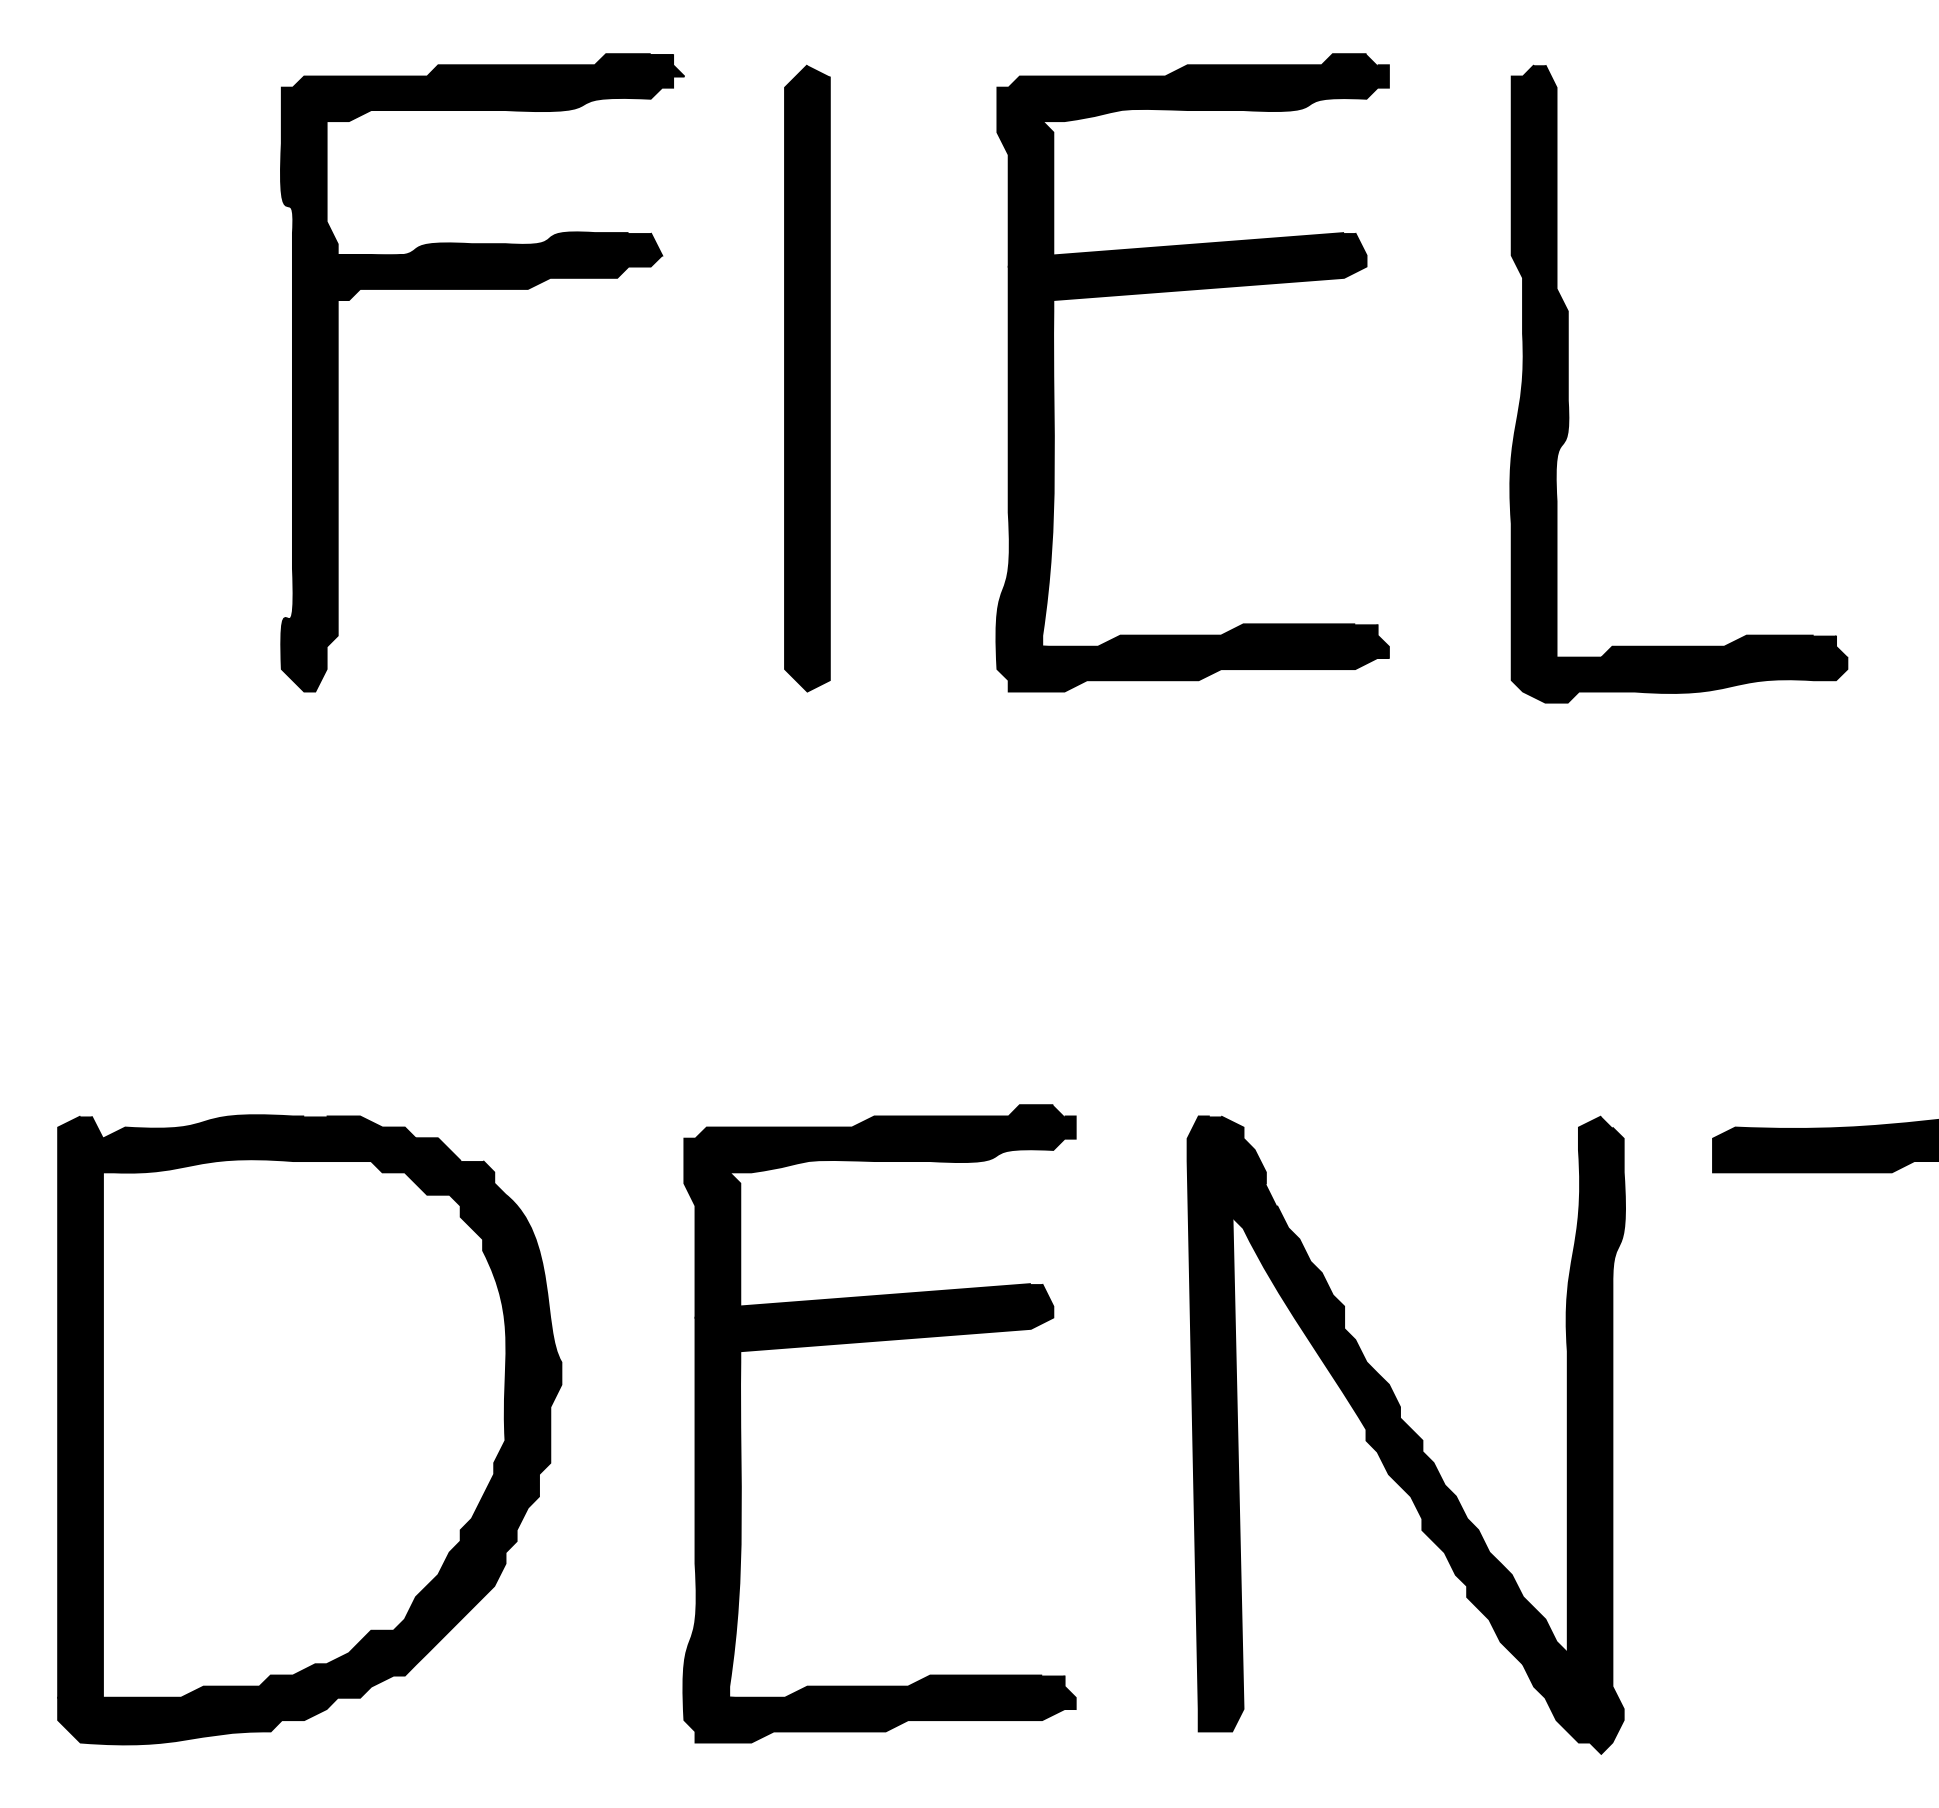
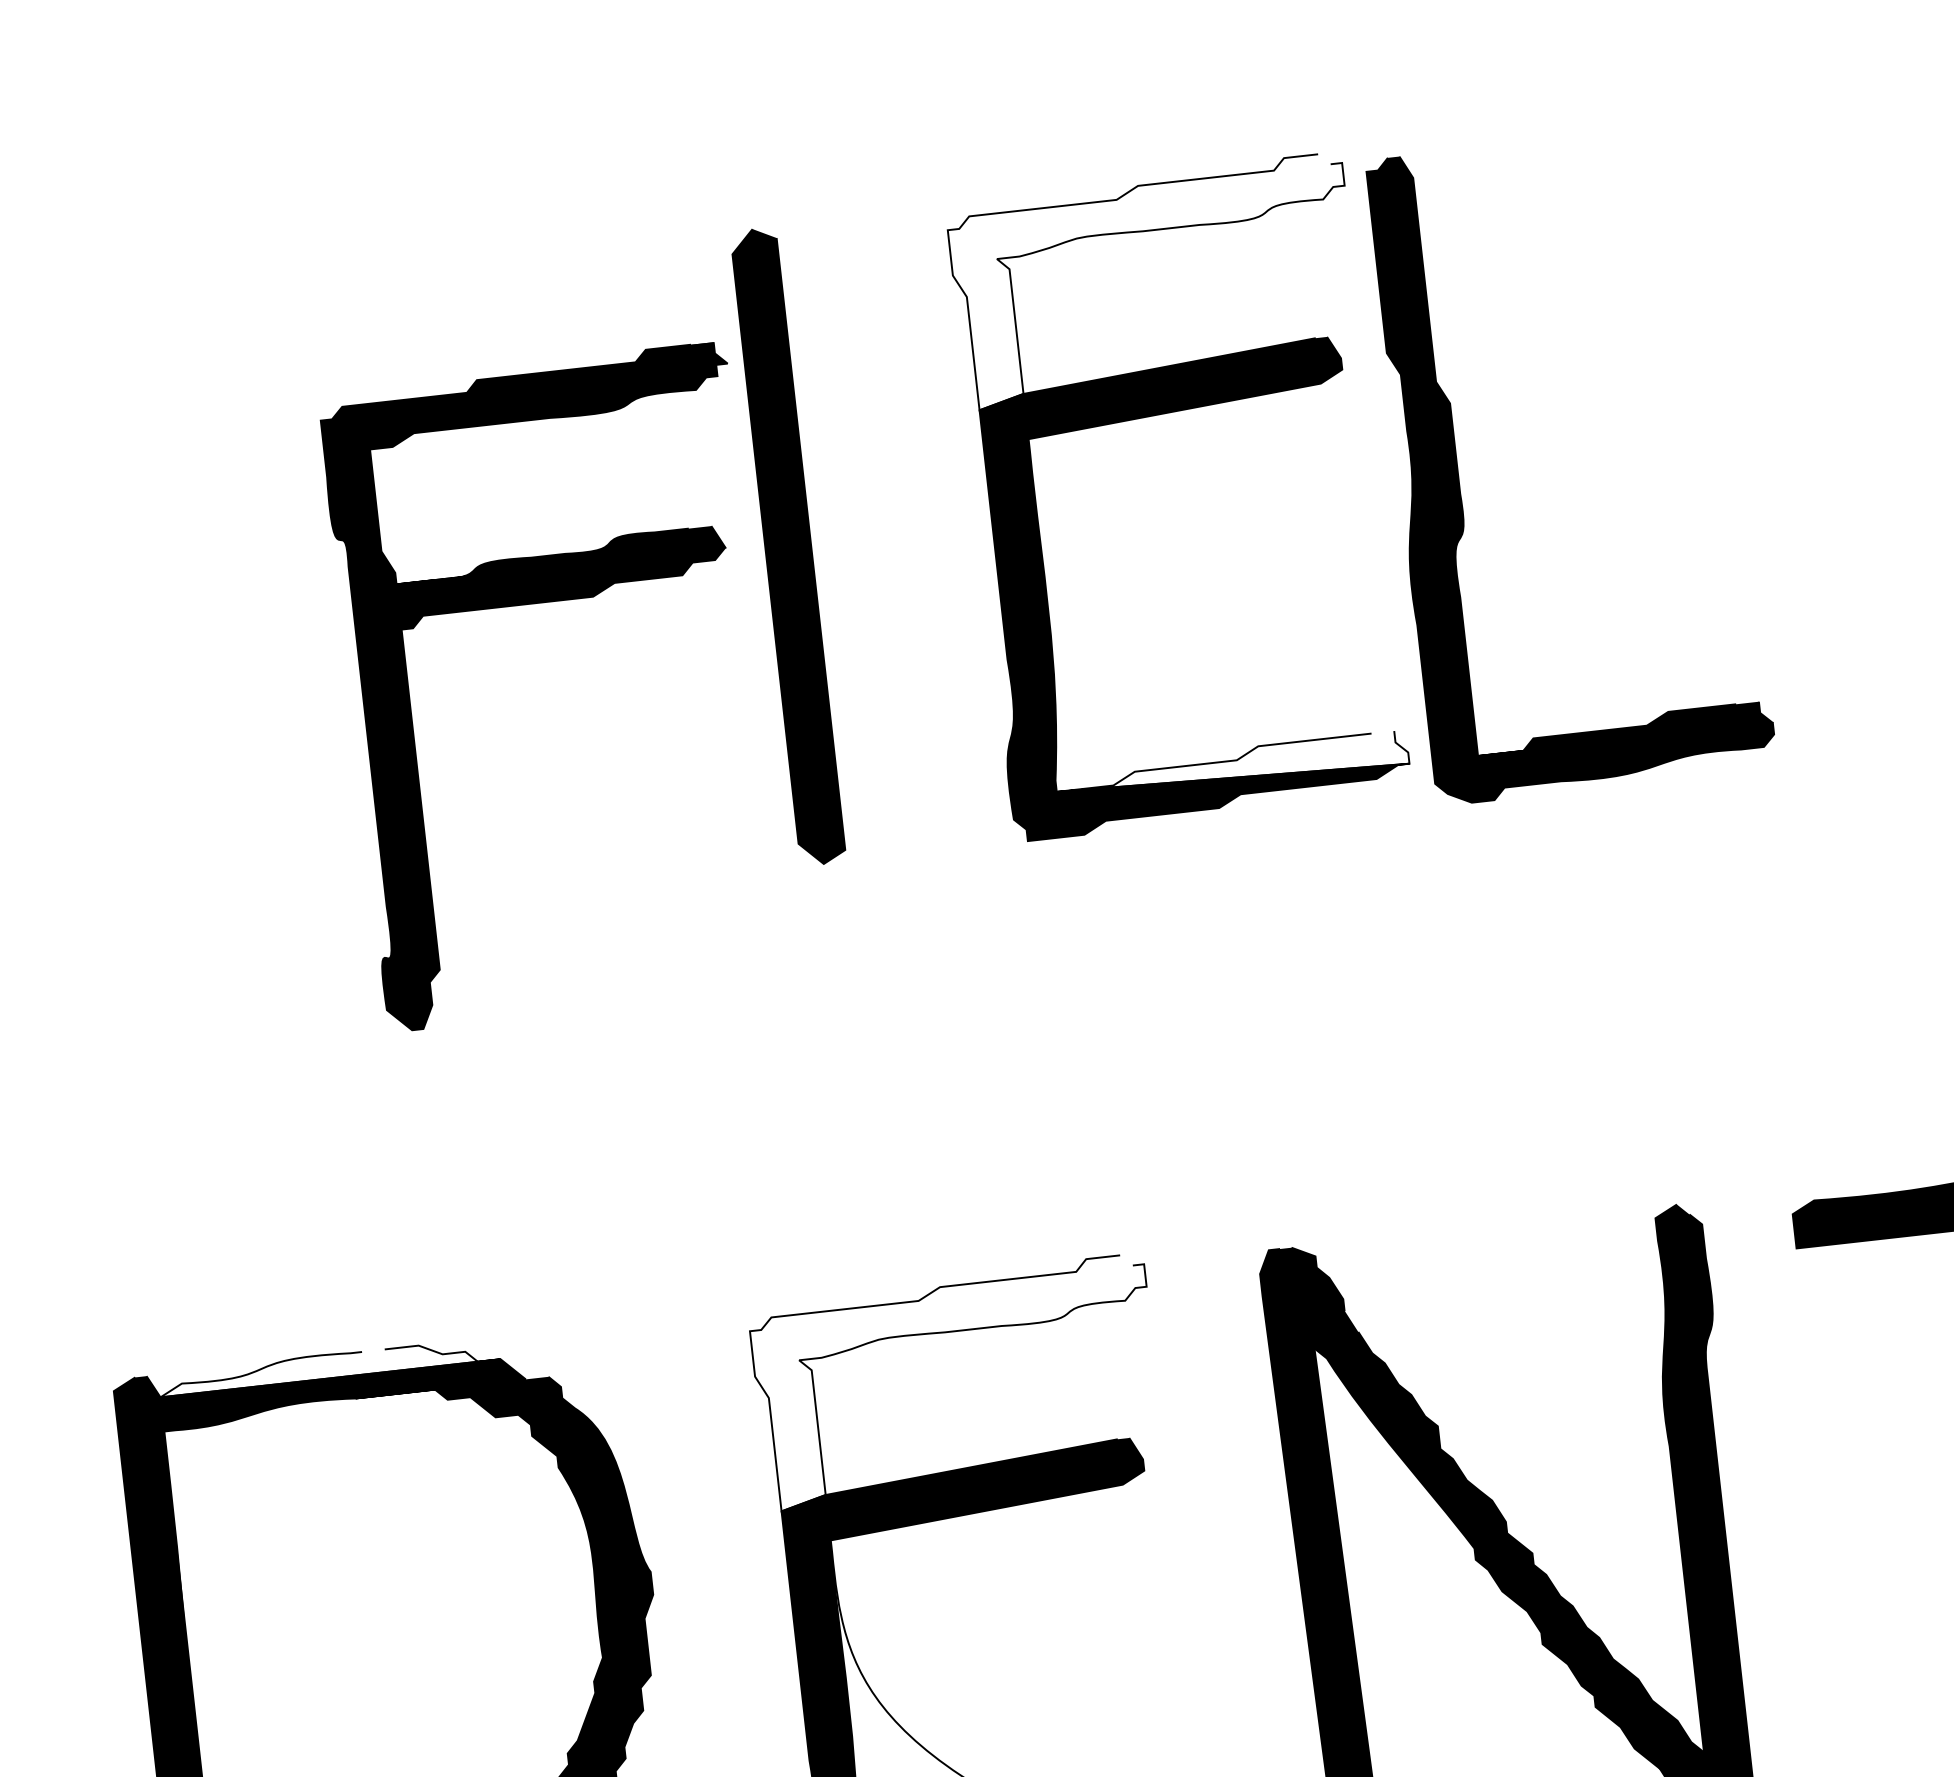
fill: (1192, 160) -> (1153, 281), removed
part: (482, 289) -> (547, 602), moved
part: (1568, 383) -> (1458, 476), moved
fill: (1215, 640) -> (1231, 765), removed
fill: (270, 1126) -> (328, 1365), removed
fill: (879, 1211) -> (956, 1382), removed

